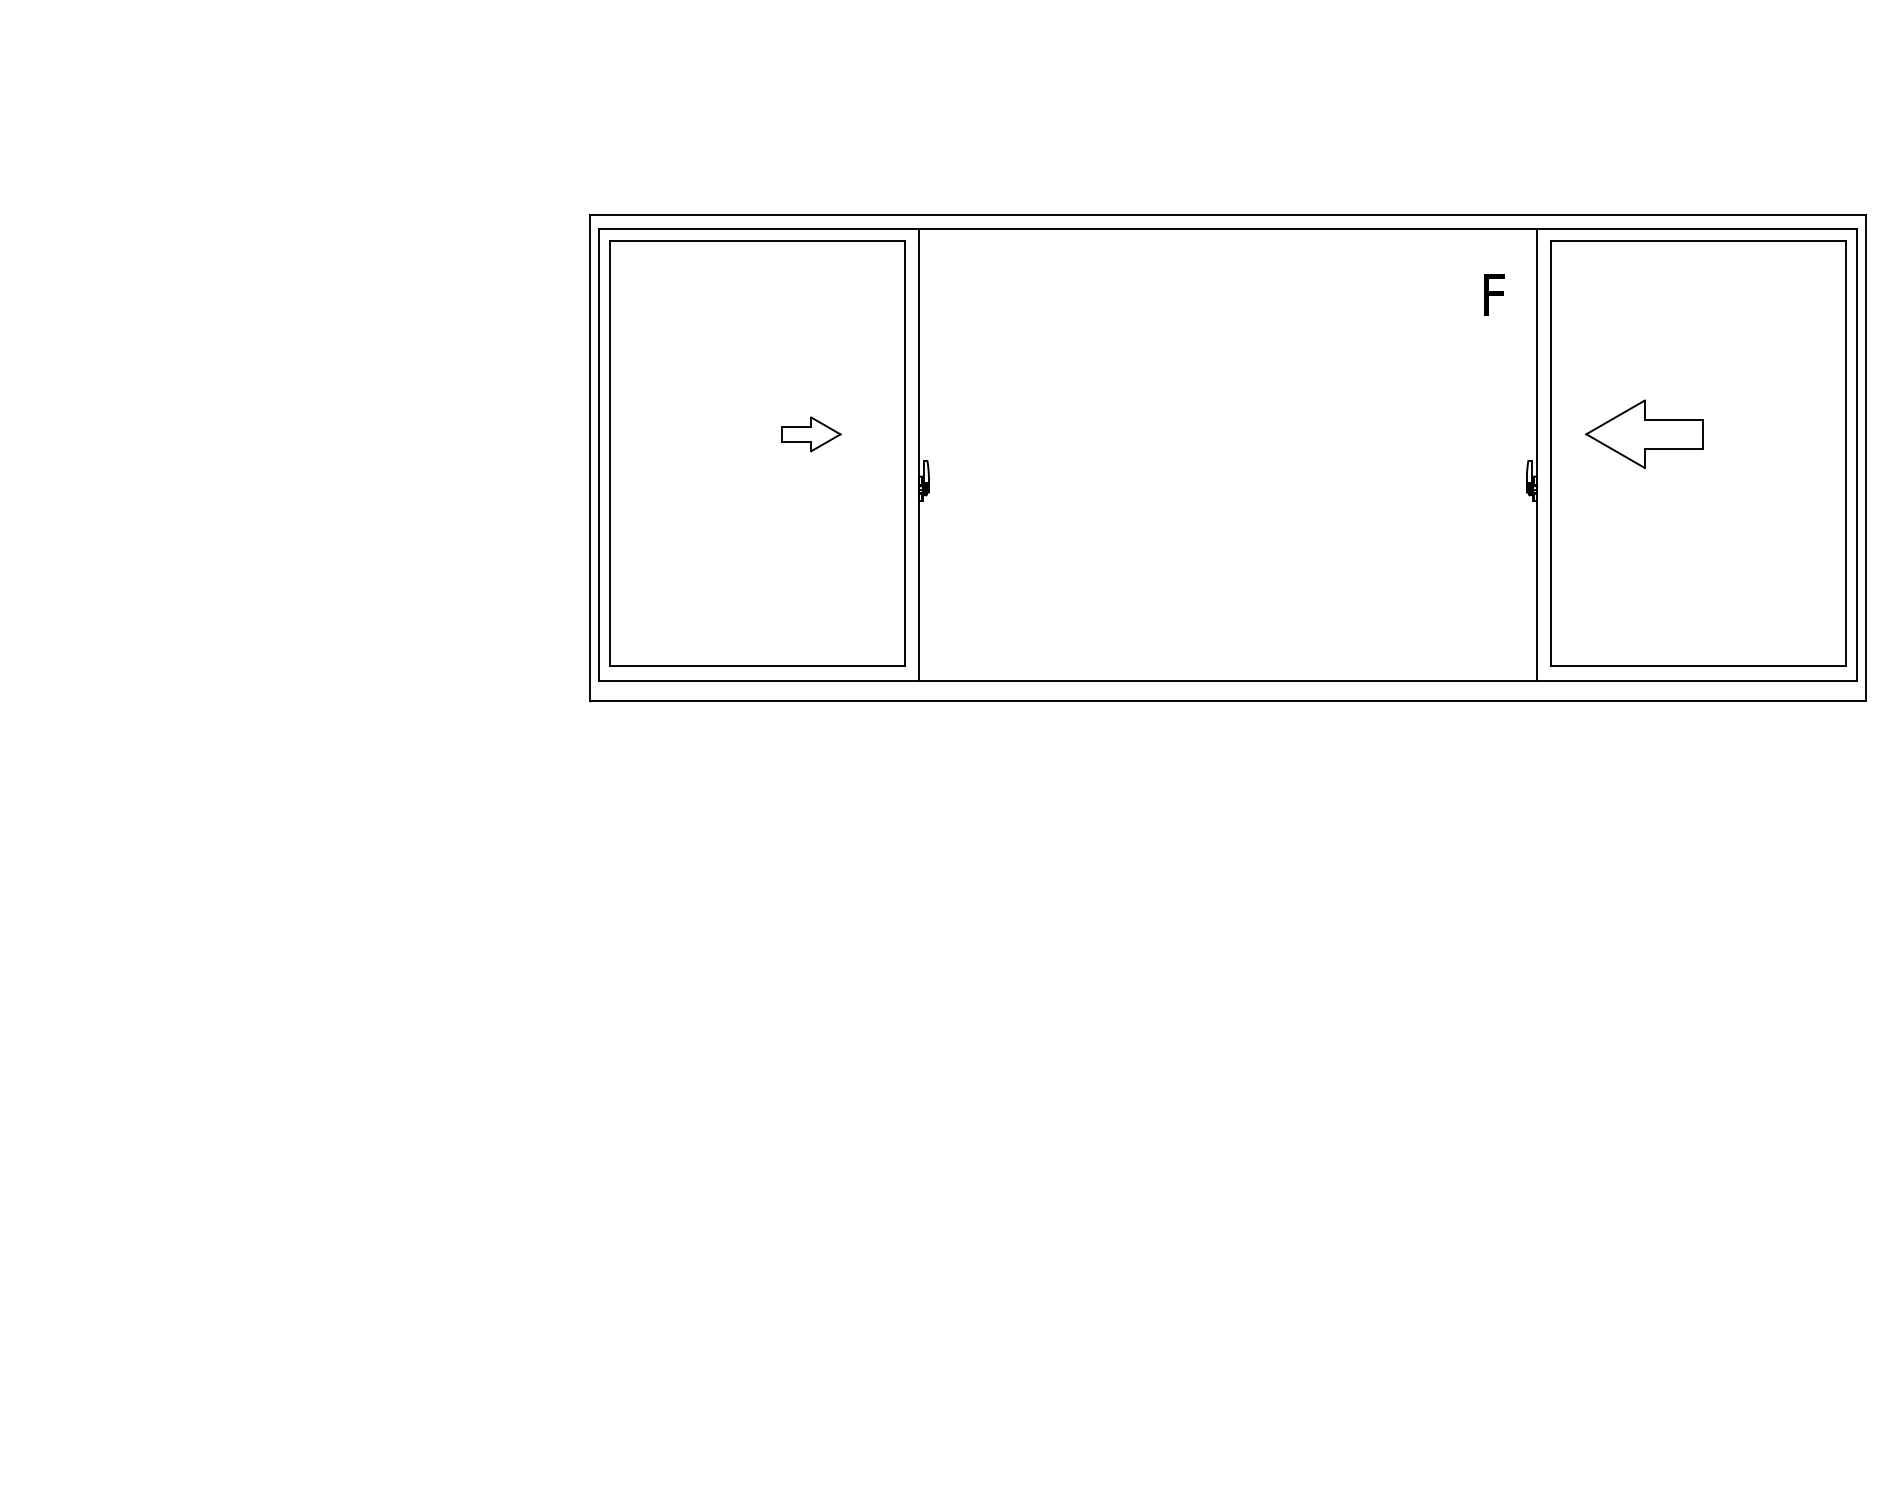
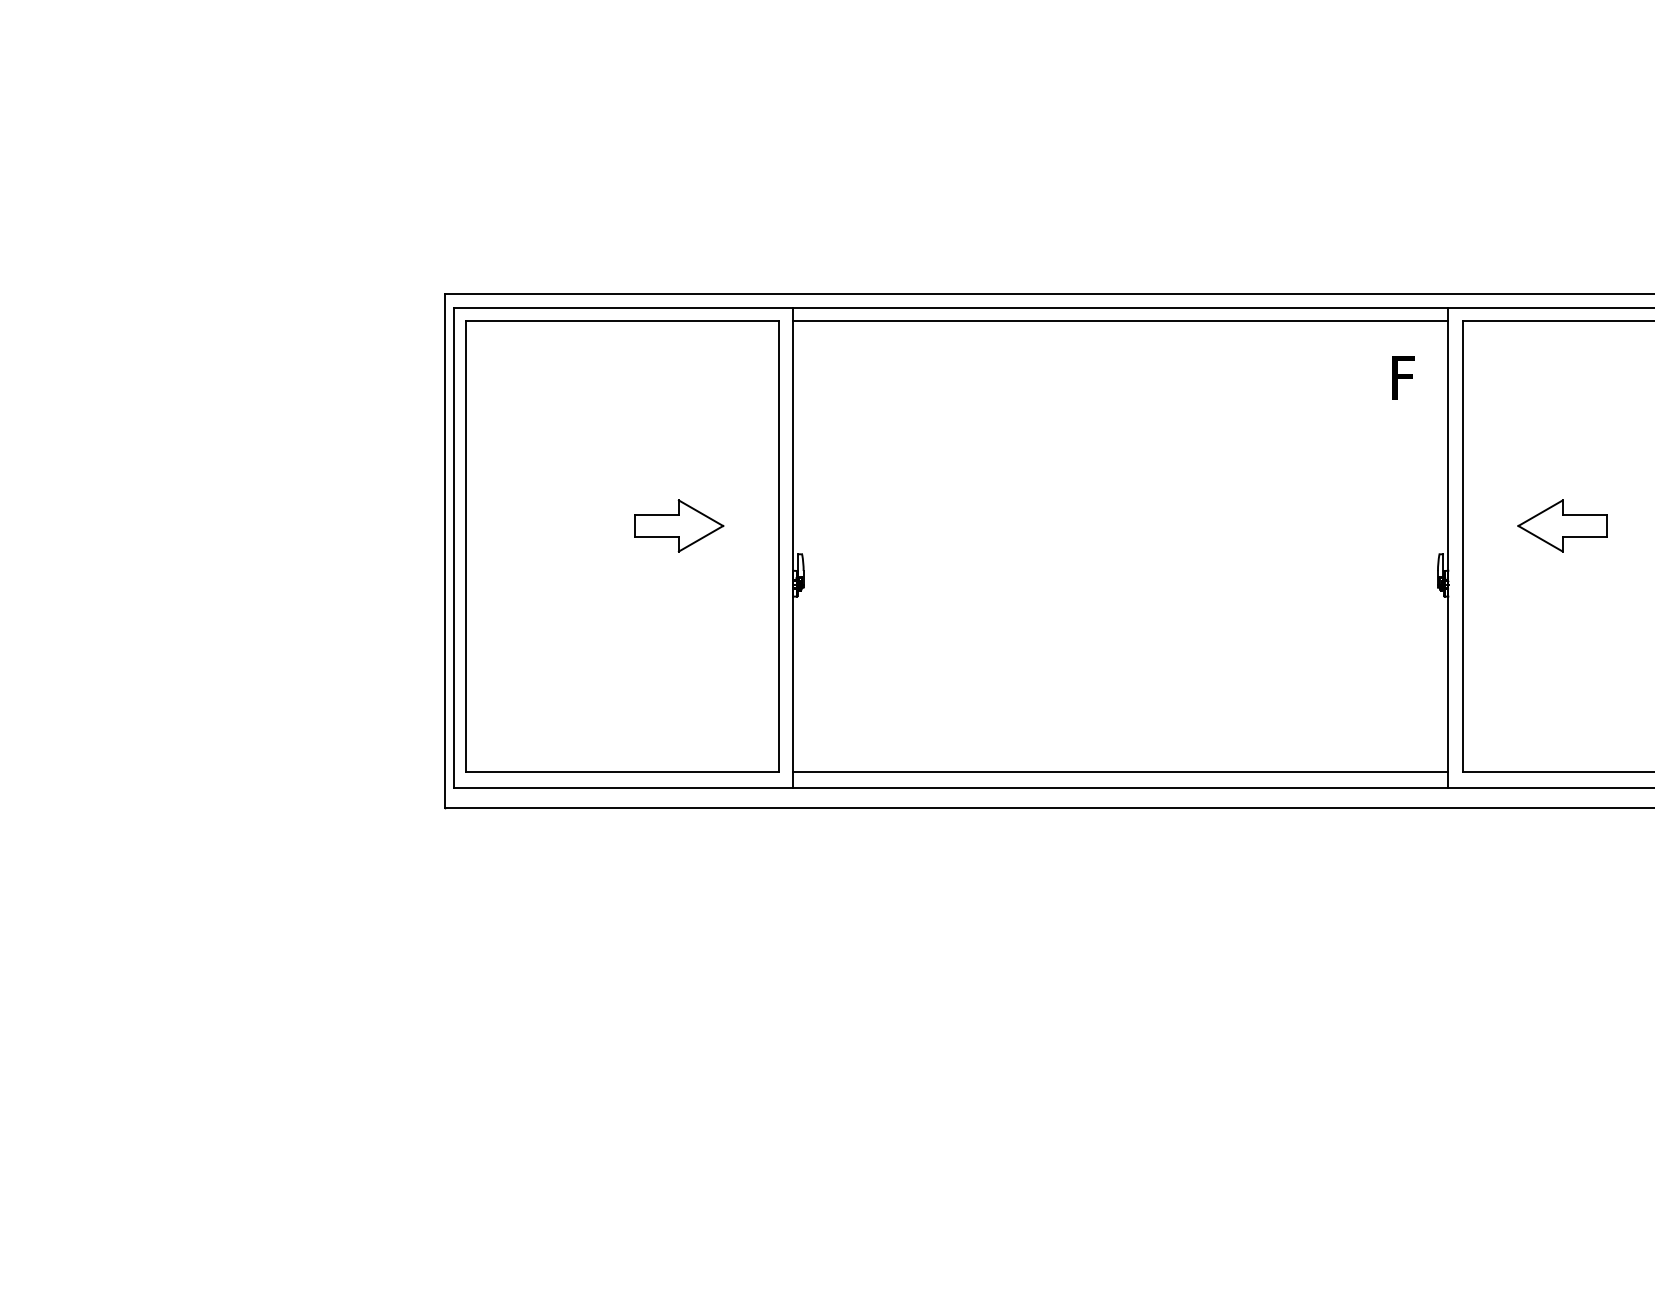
line: (1227, 241) -> (1120, 321), added
part: (811, 434) -> (679, 526), size x1.43
part: (1643, 434) -> (1561, 526), size x0.71
line: (1227, 666) -> (1120, 772), added

